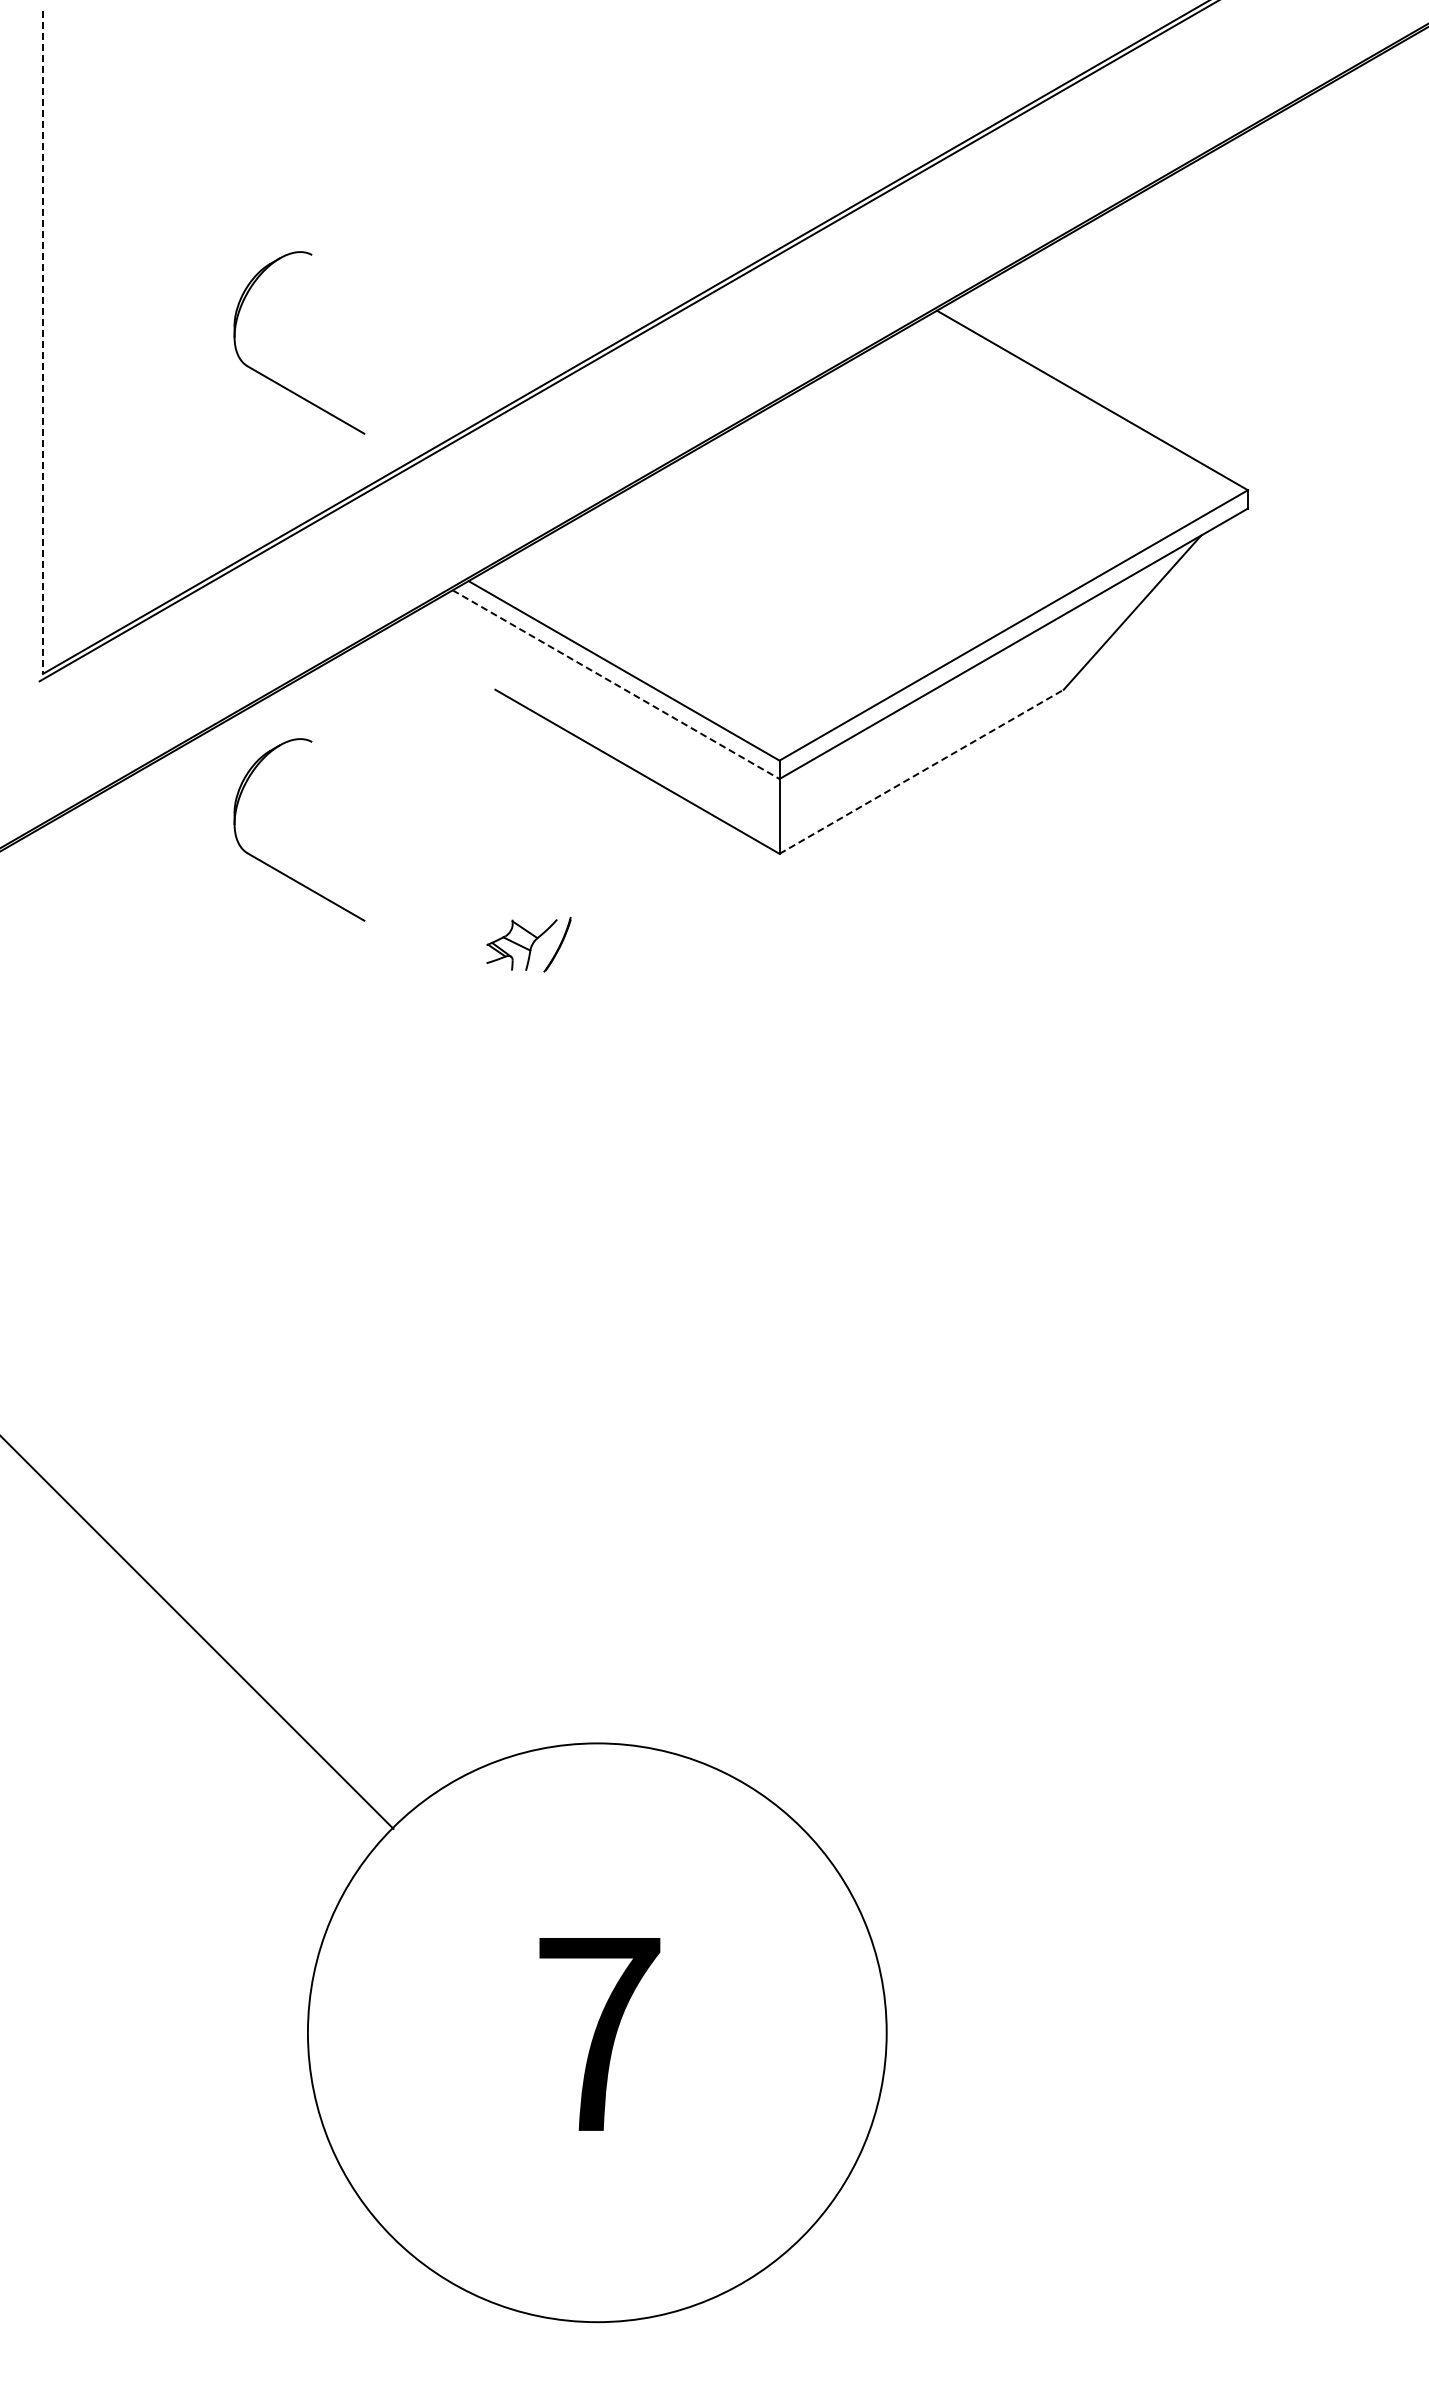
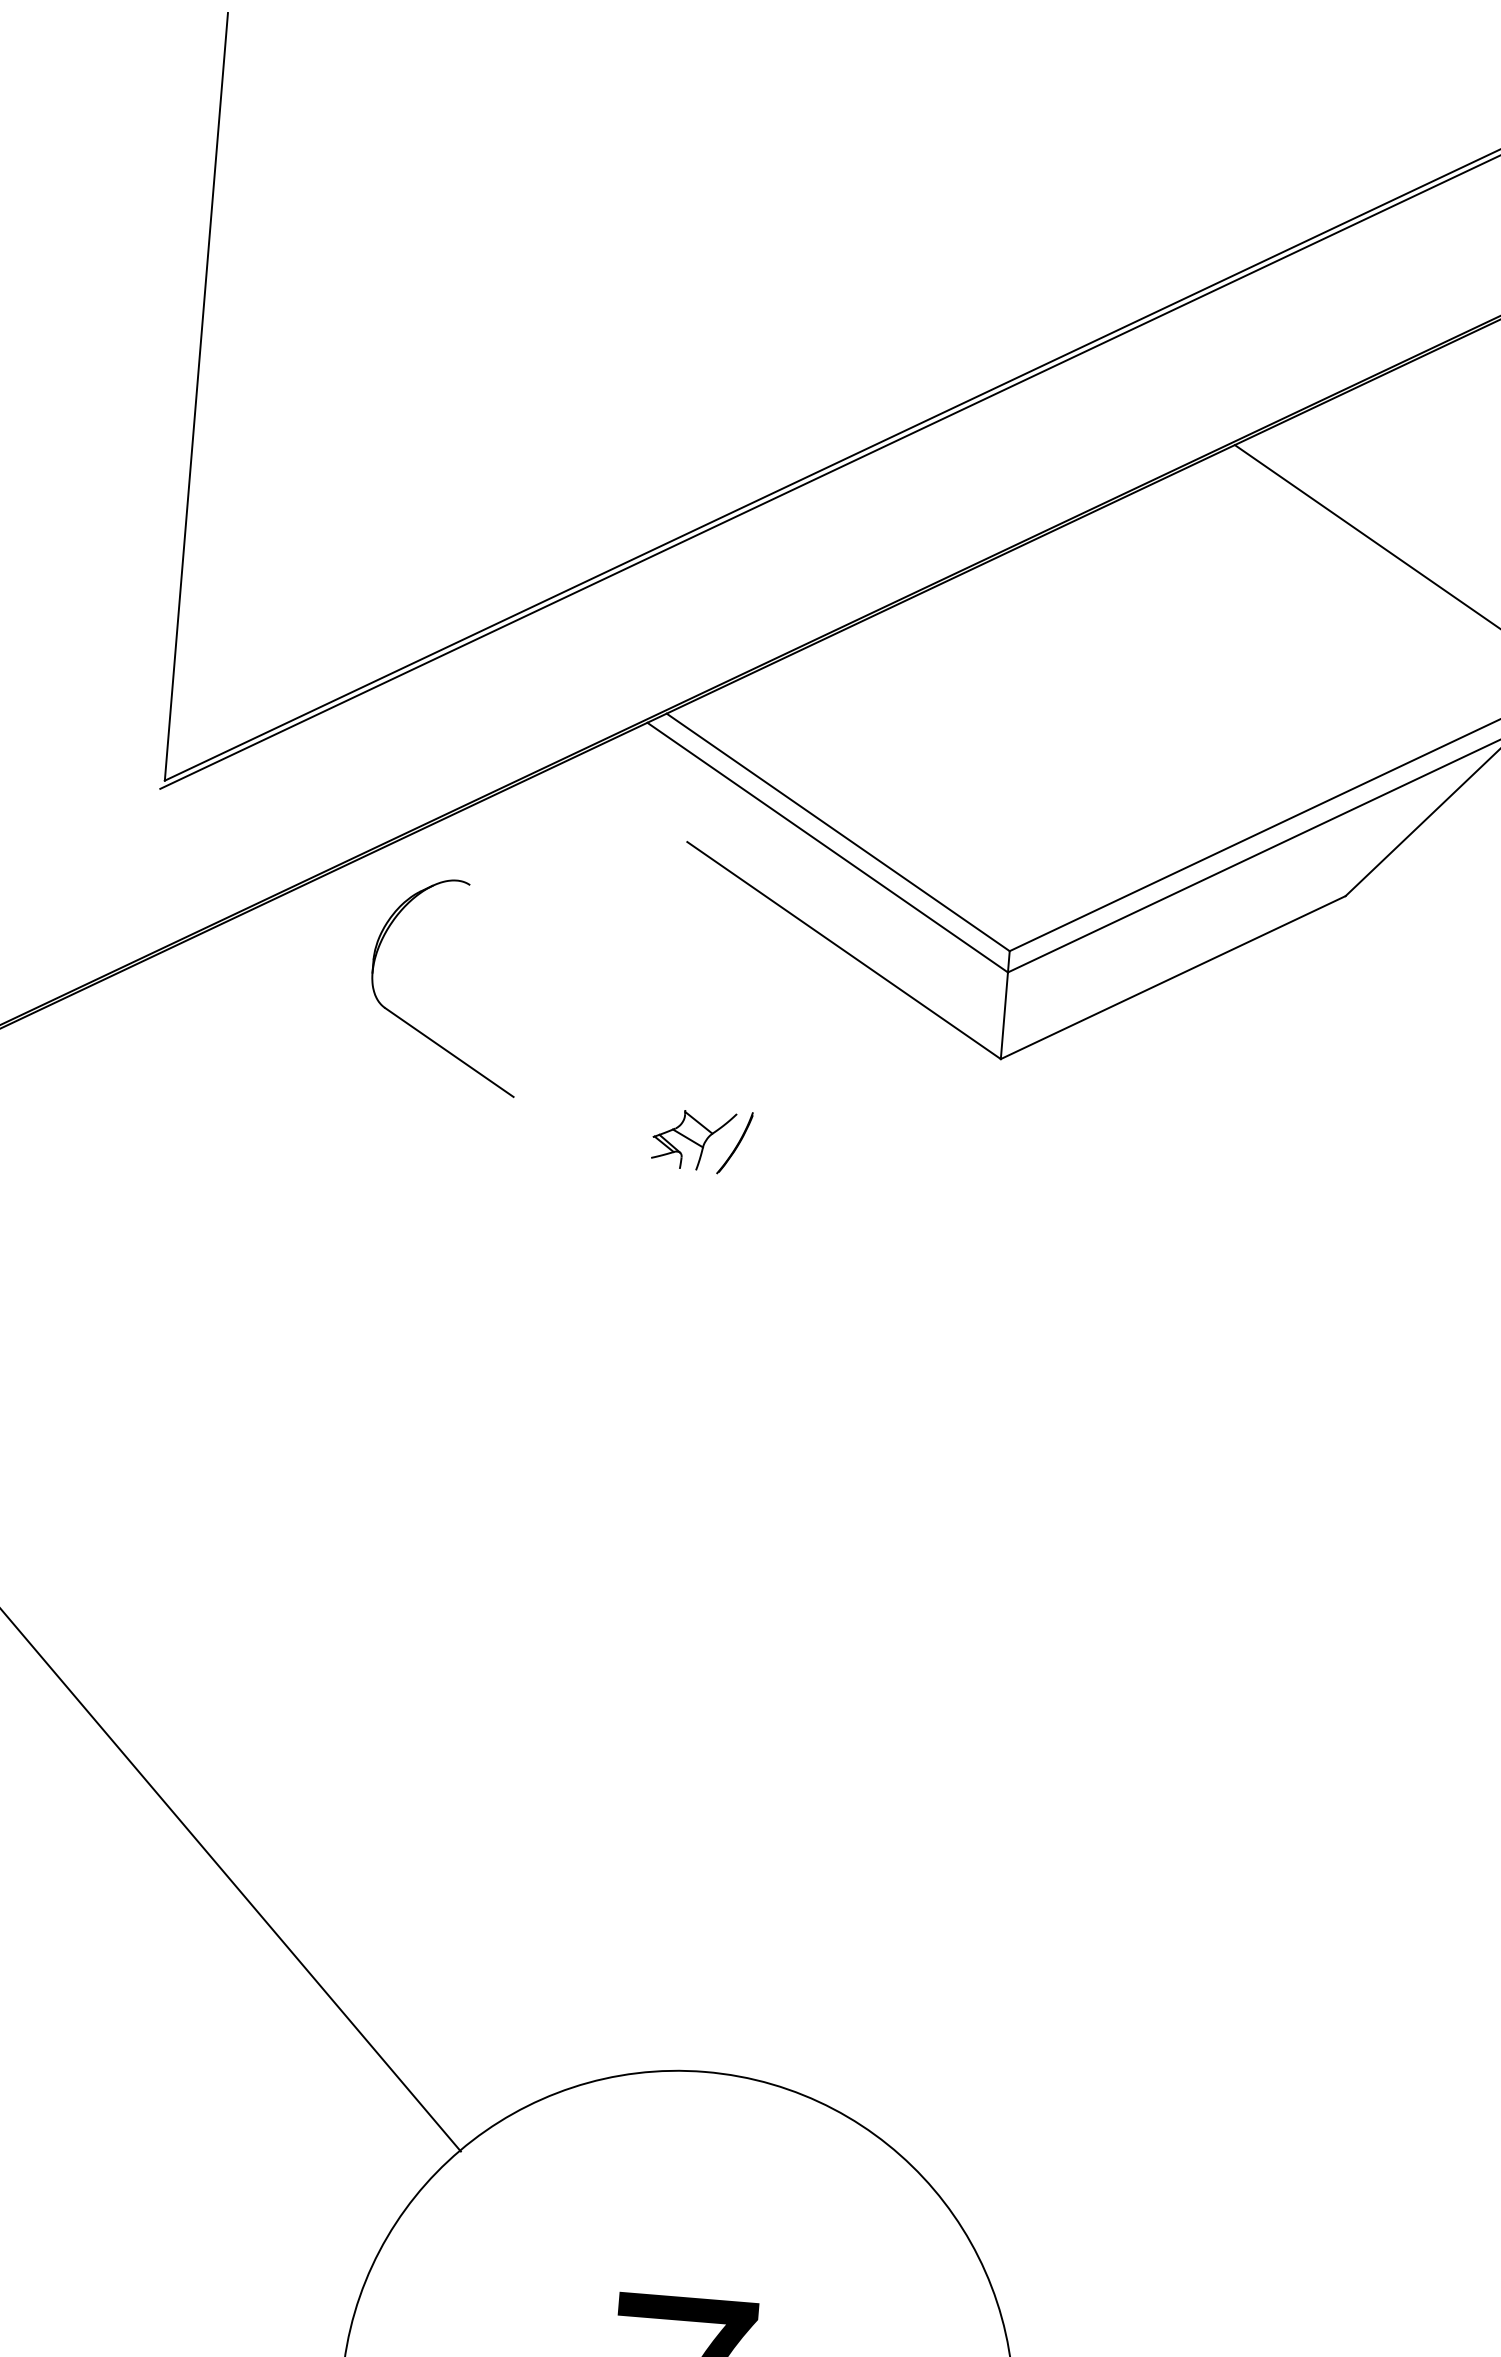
line: (42, 343) -> (195, 397), dashed -> solid
part: (276, 381) -> (463, 464), removed
line: (616, 684) -> (828, 847), dashed -> solid
line: (922, 771) -> (1174, 977), dashed -> solid

